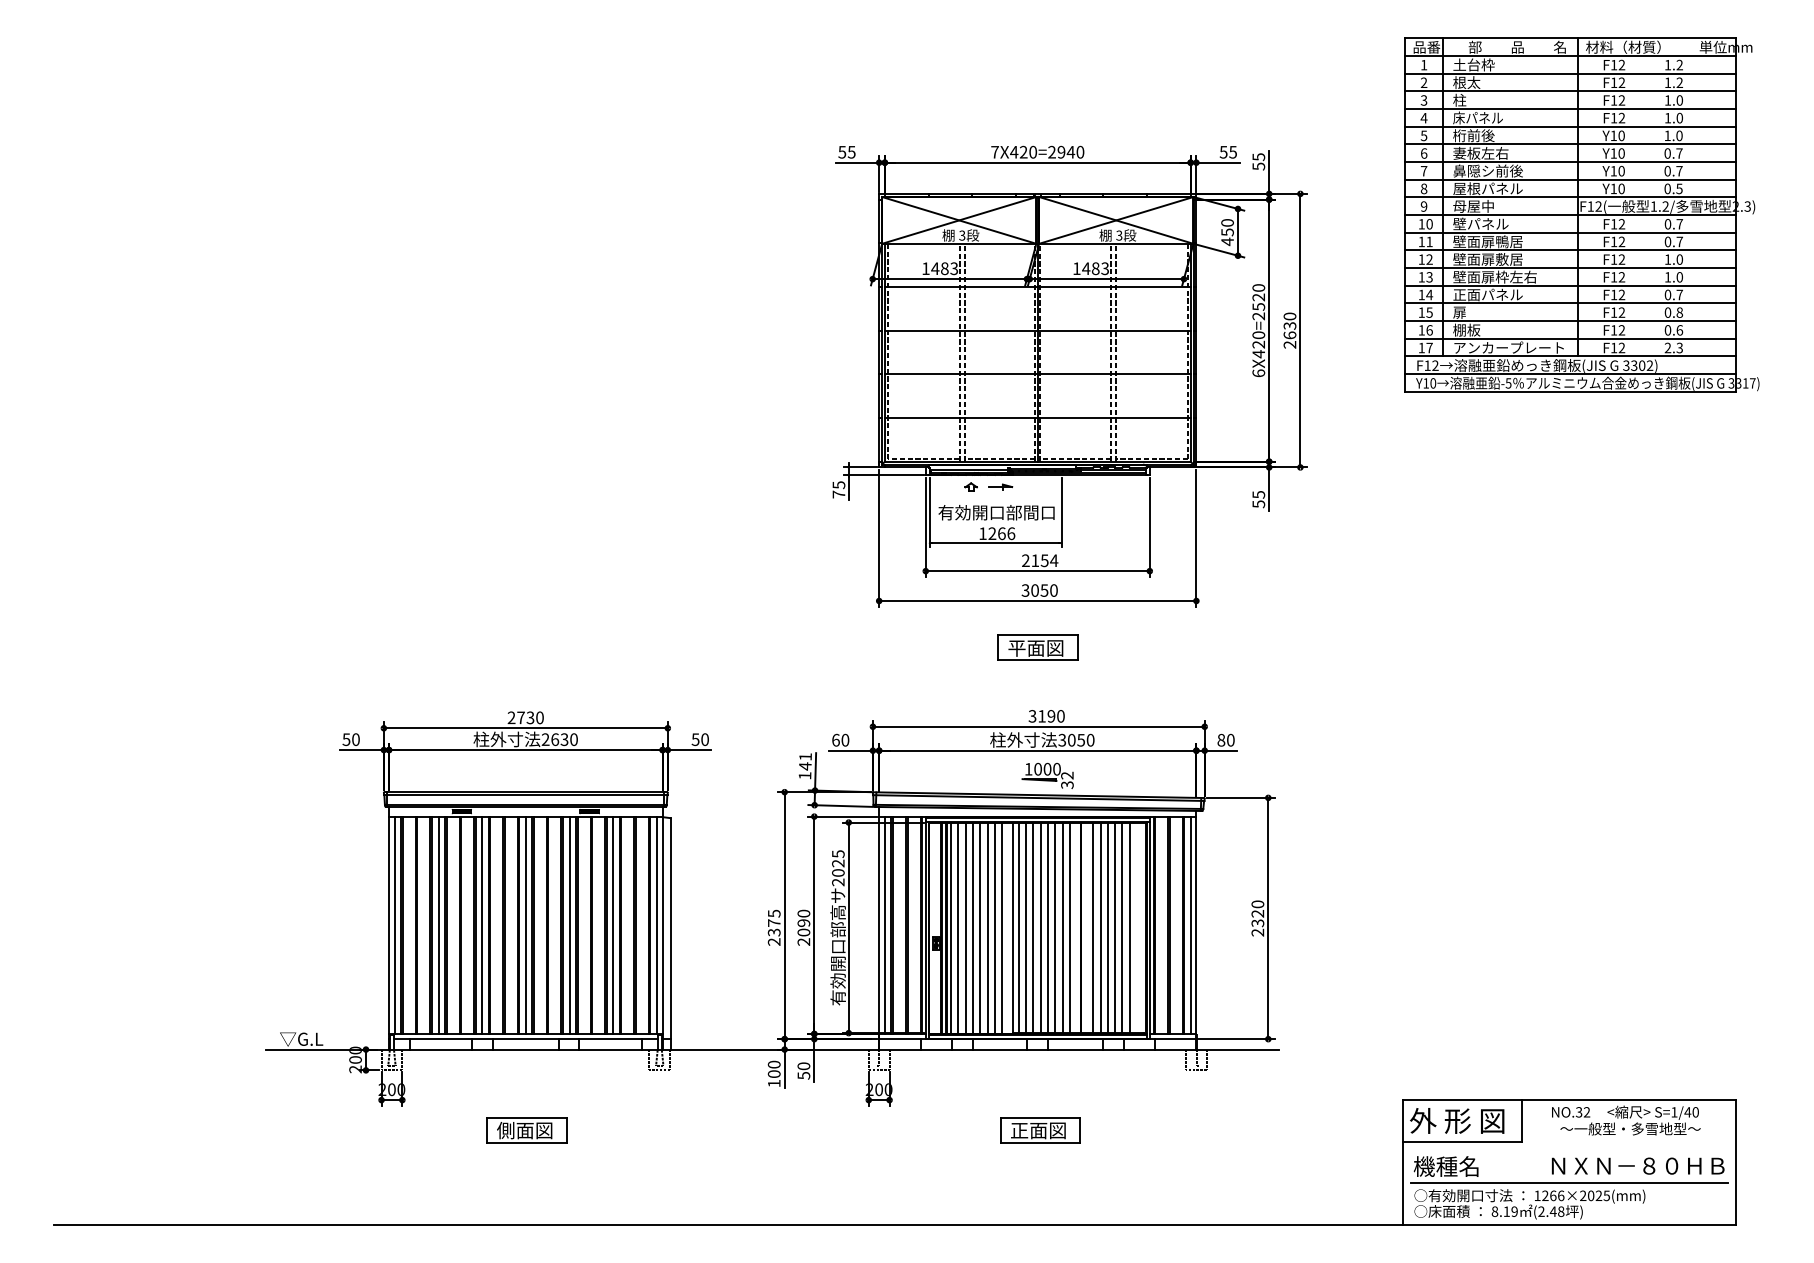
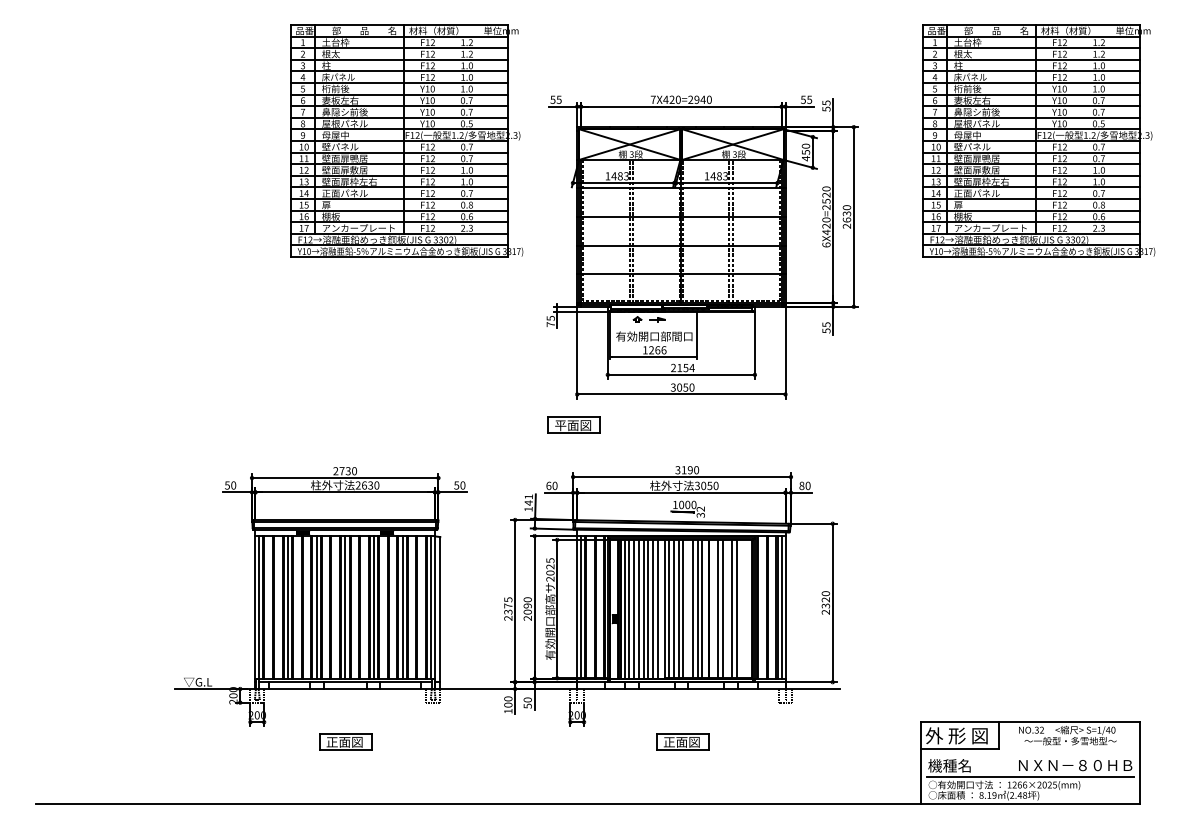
part: (619, 214) -> (406, 140), added
part: (1036, 646) -> (573, 424), moved
line: (1048, 926) -> (688, 608), removed
line: (1108, 926) -> (727, 608), removed
line: (1129, 926) -> (741, 608), removed
text: (504, 1129) -> (331, 741), 側面図 -> 正面図

